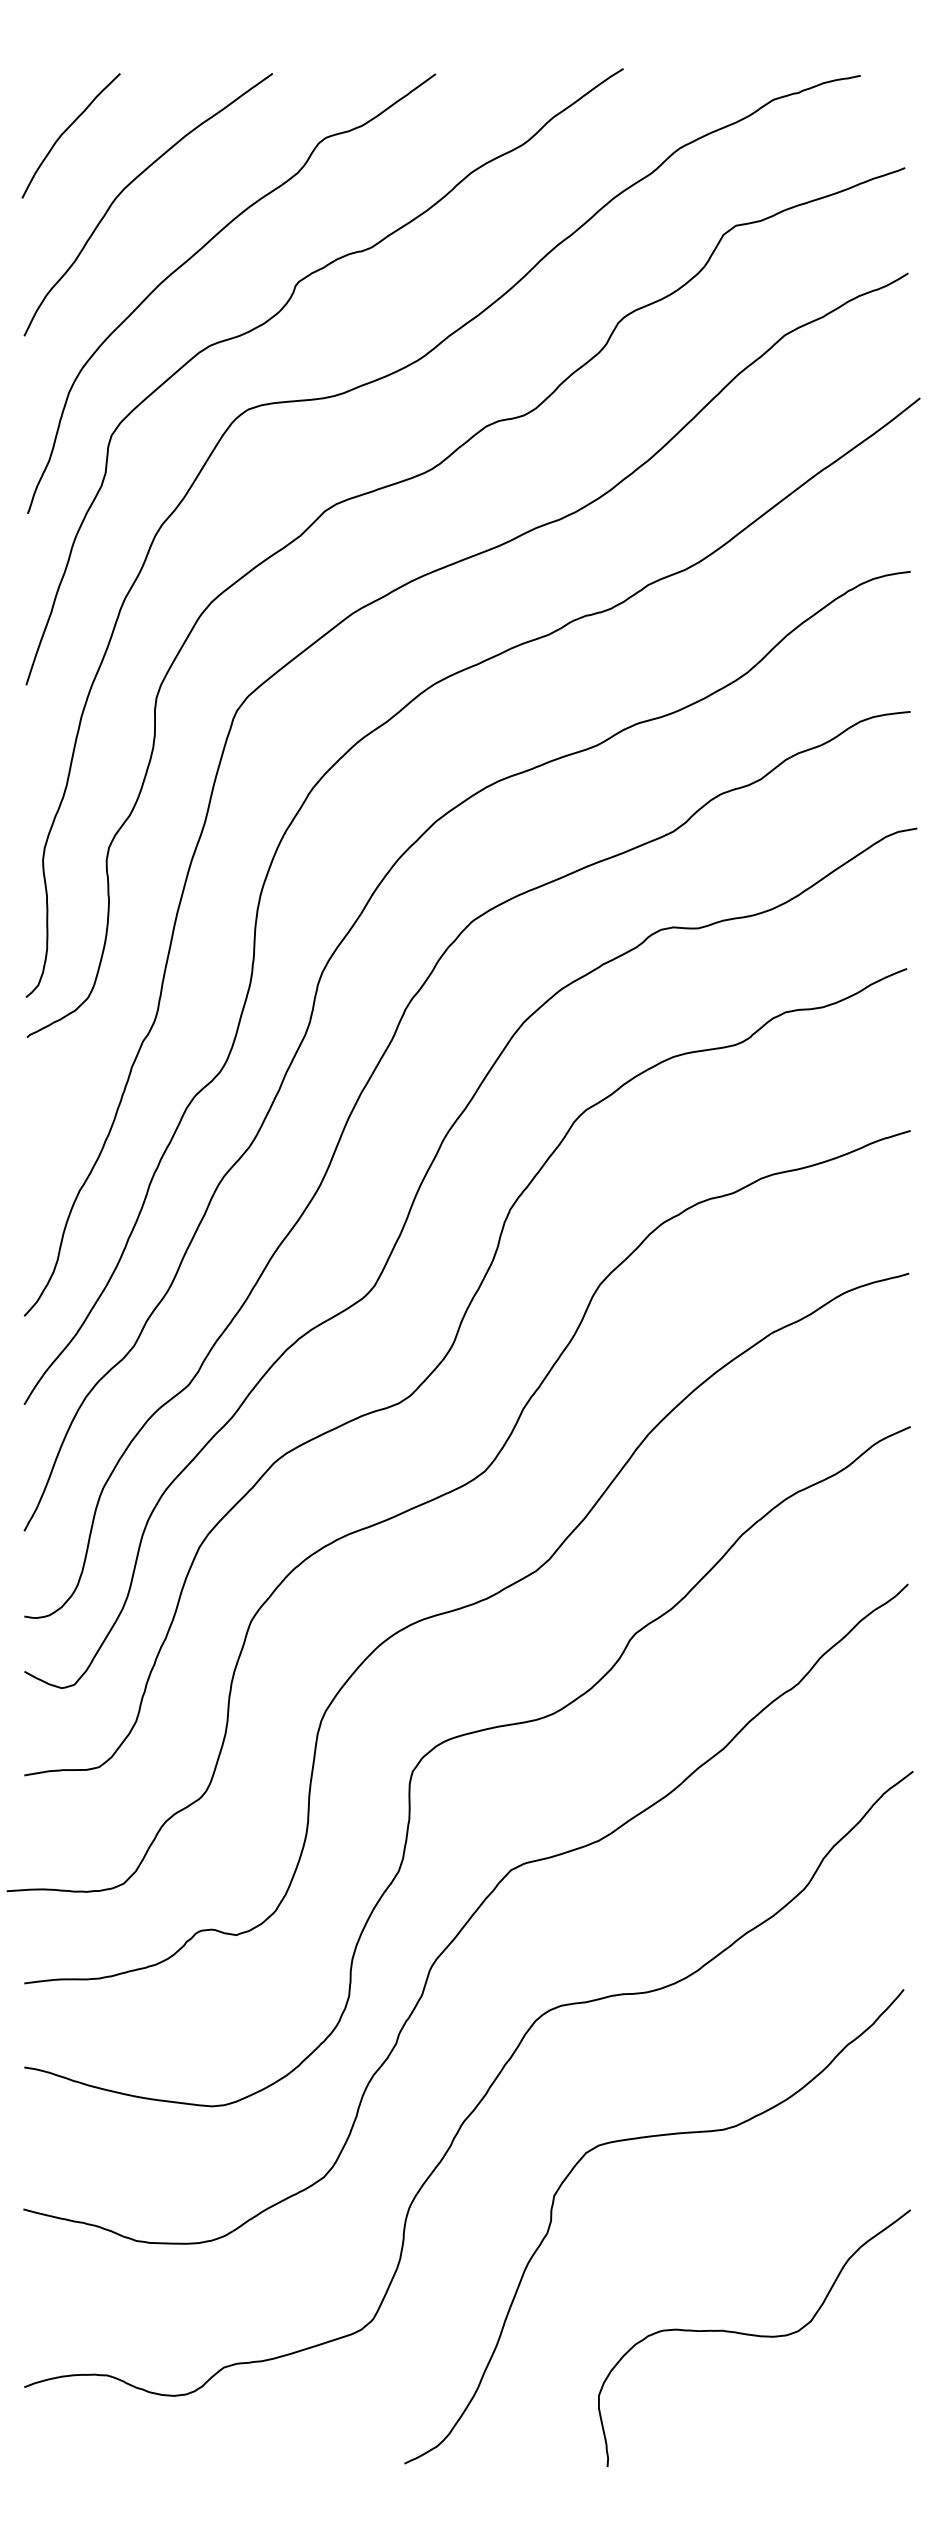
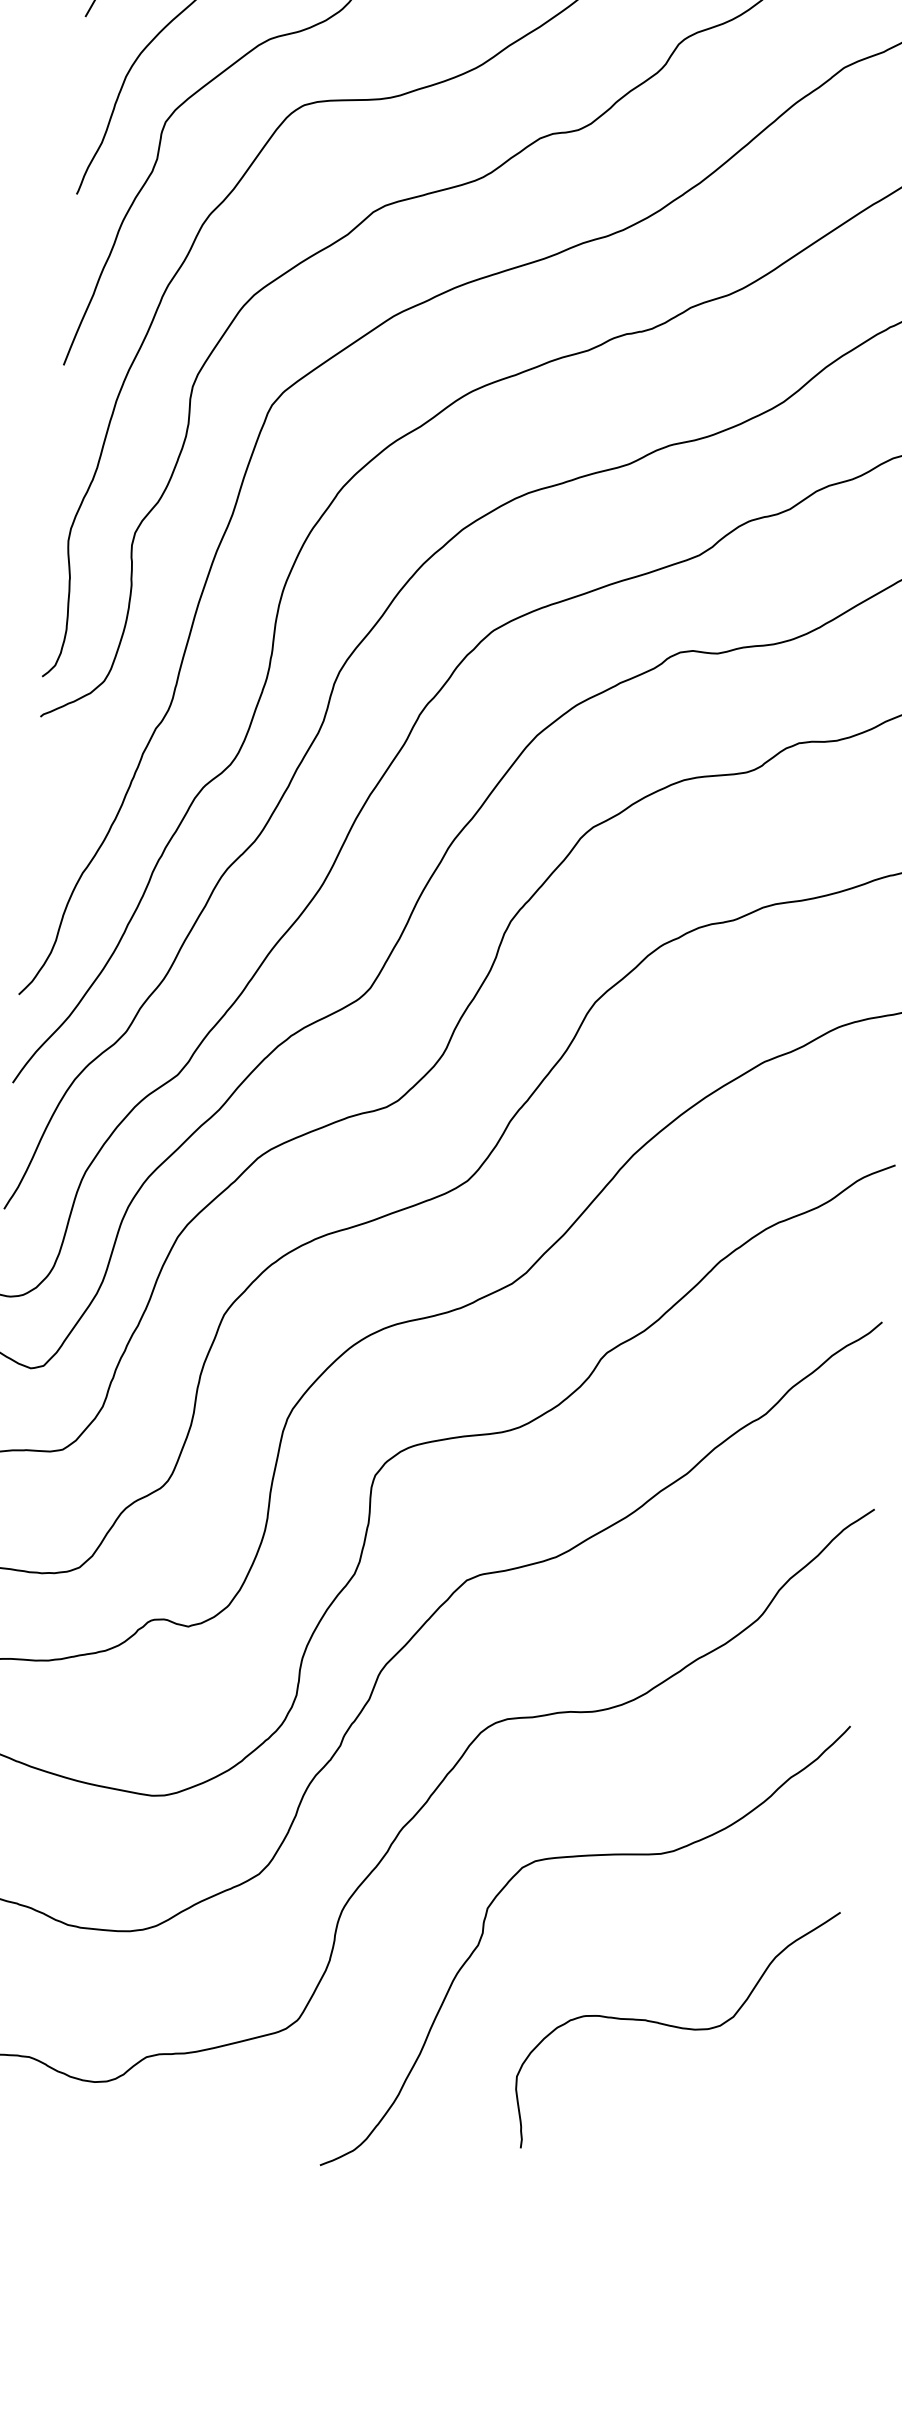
curve: (754, 2336) -> (676, 2028), moved

